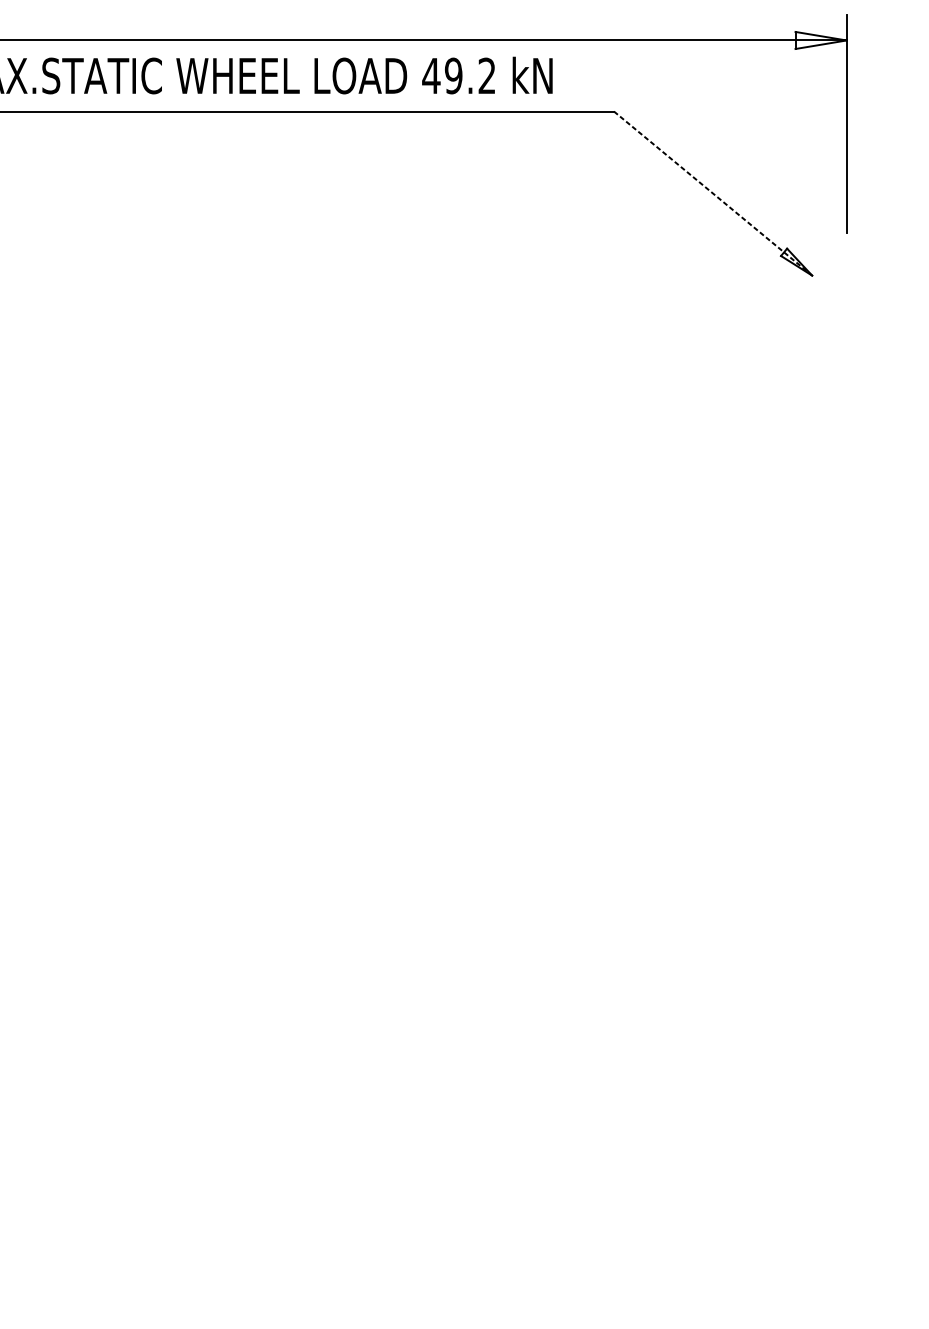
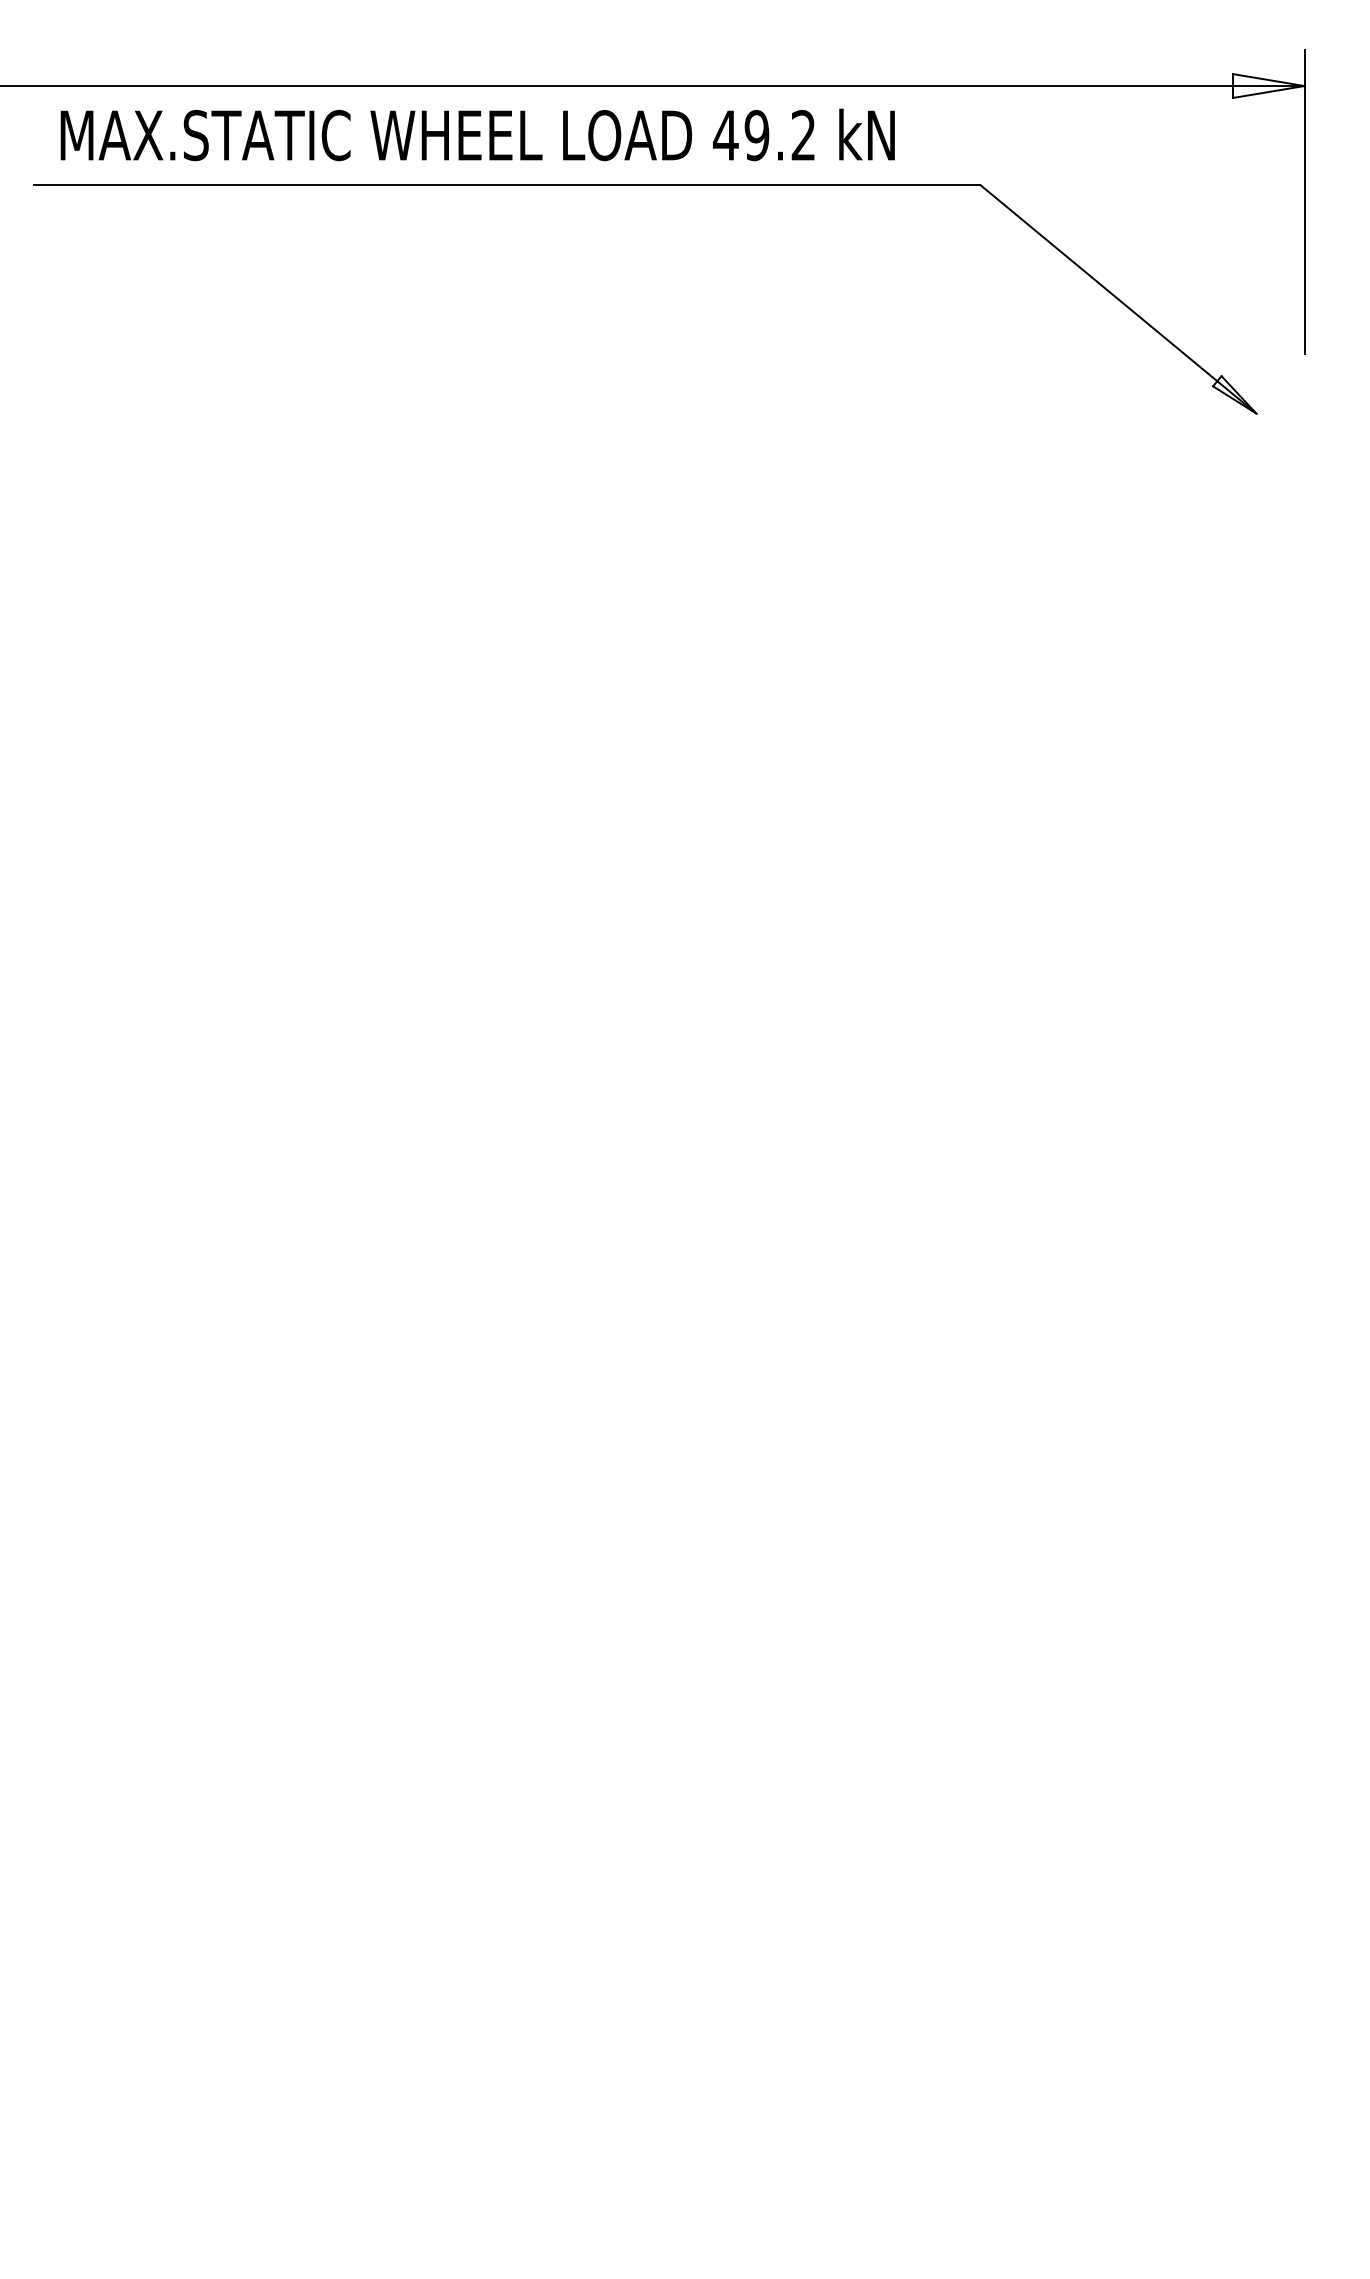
line: (713, 193) -> (1118, 299), dashed -> solid

